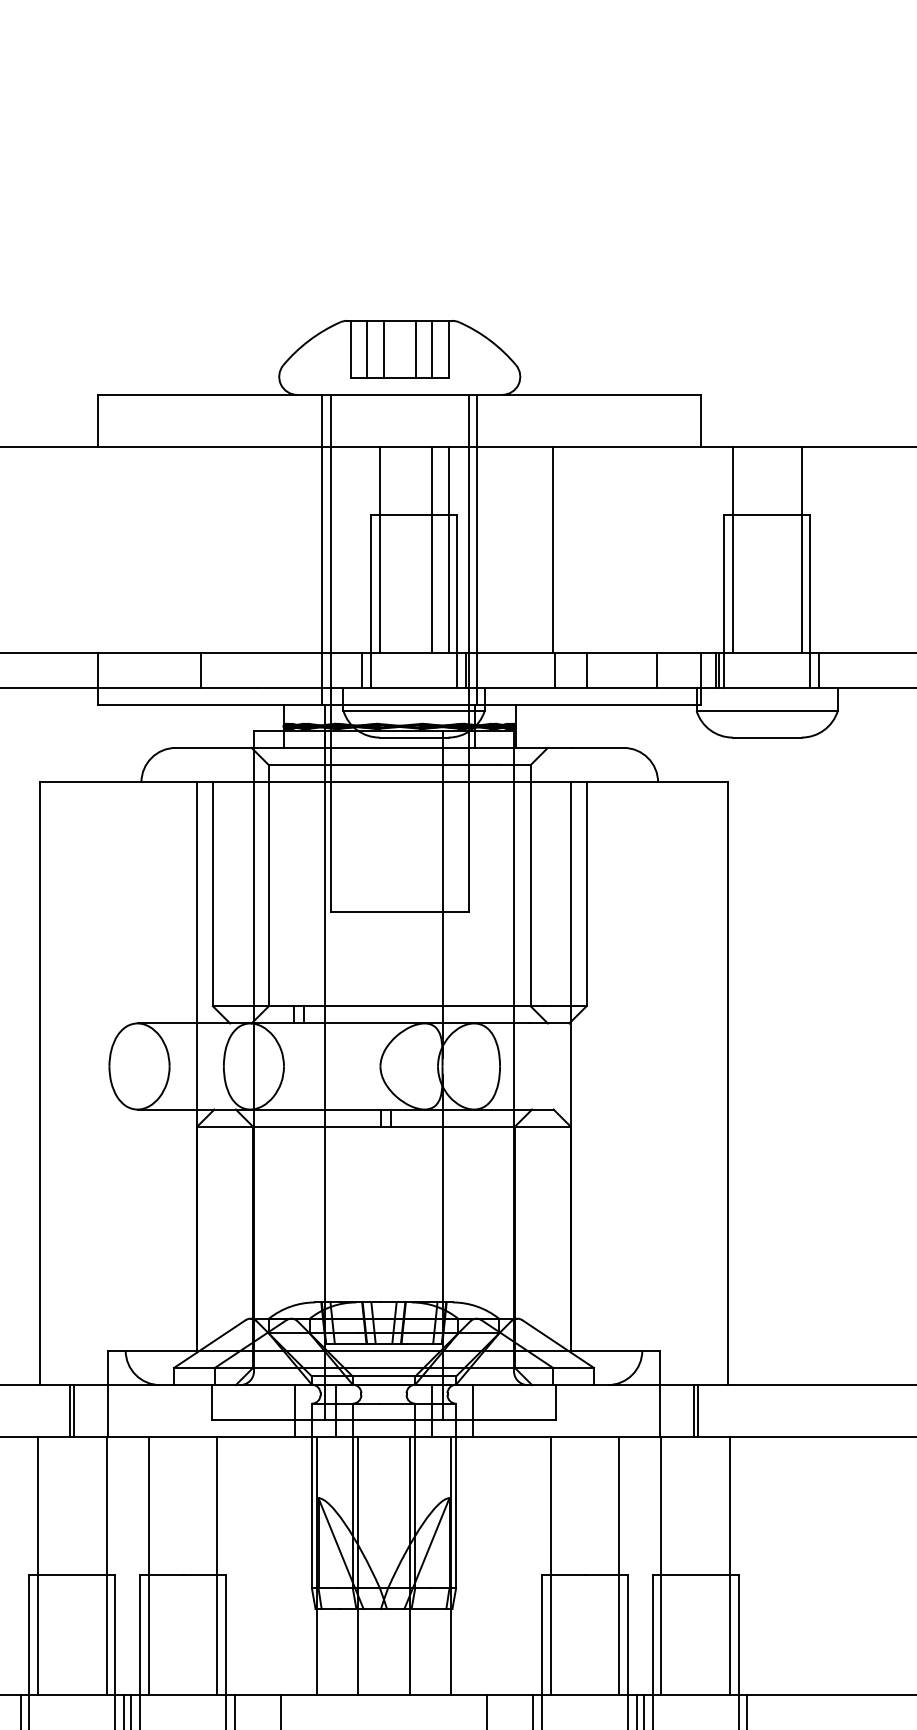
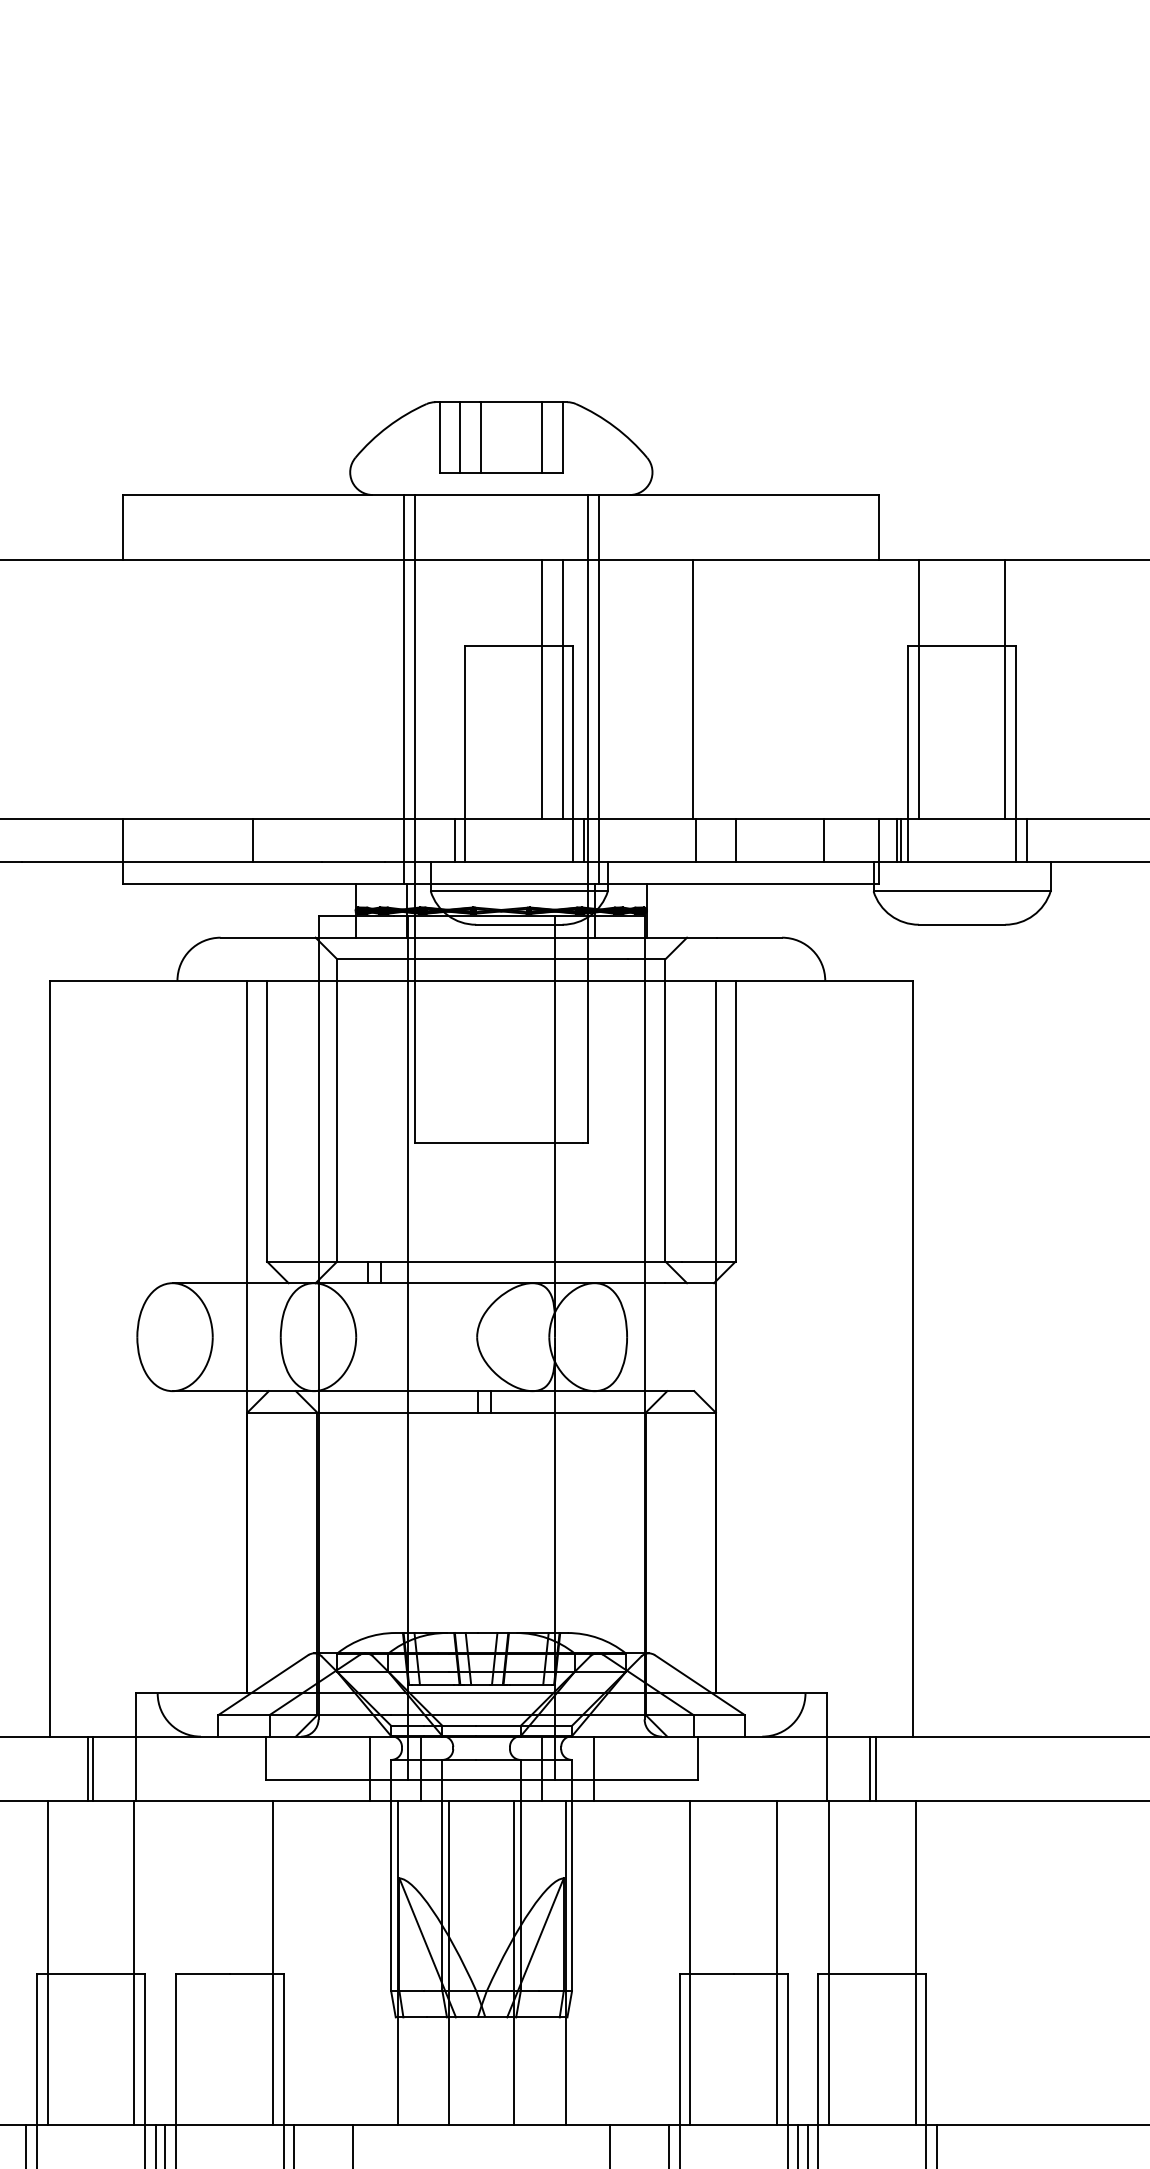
line: (415, 348) -> (521, 436), removed
line: (379, 549) -> (475, 688), removed
line: (148, 1565) -> (186, 1962), removed

